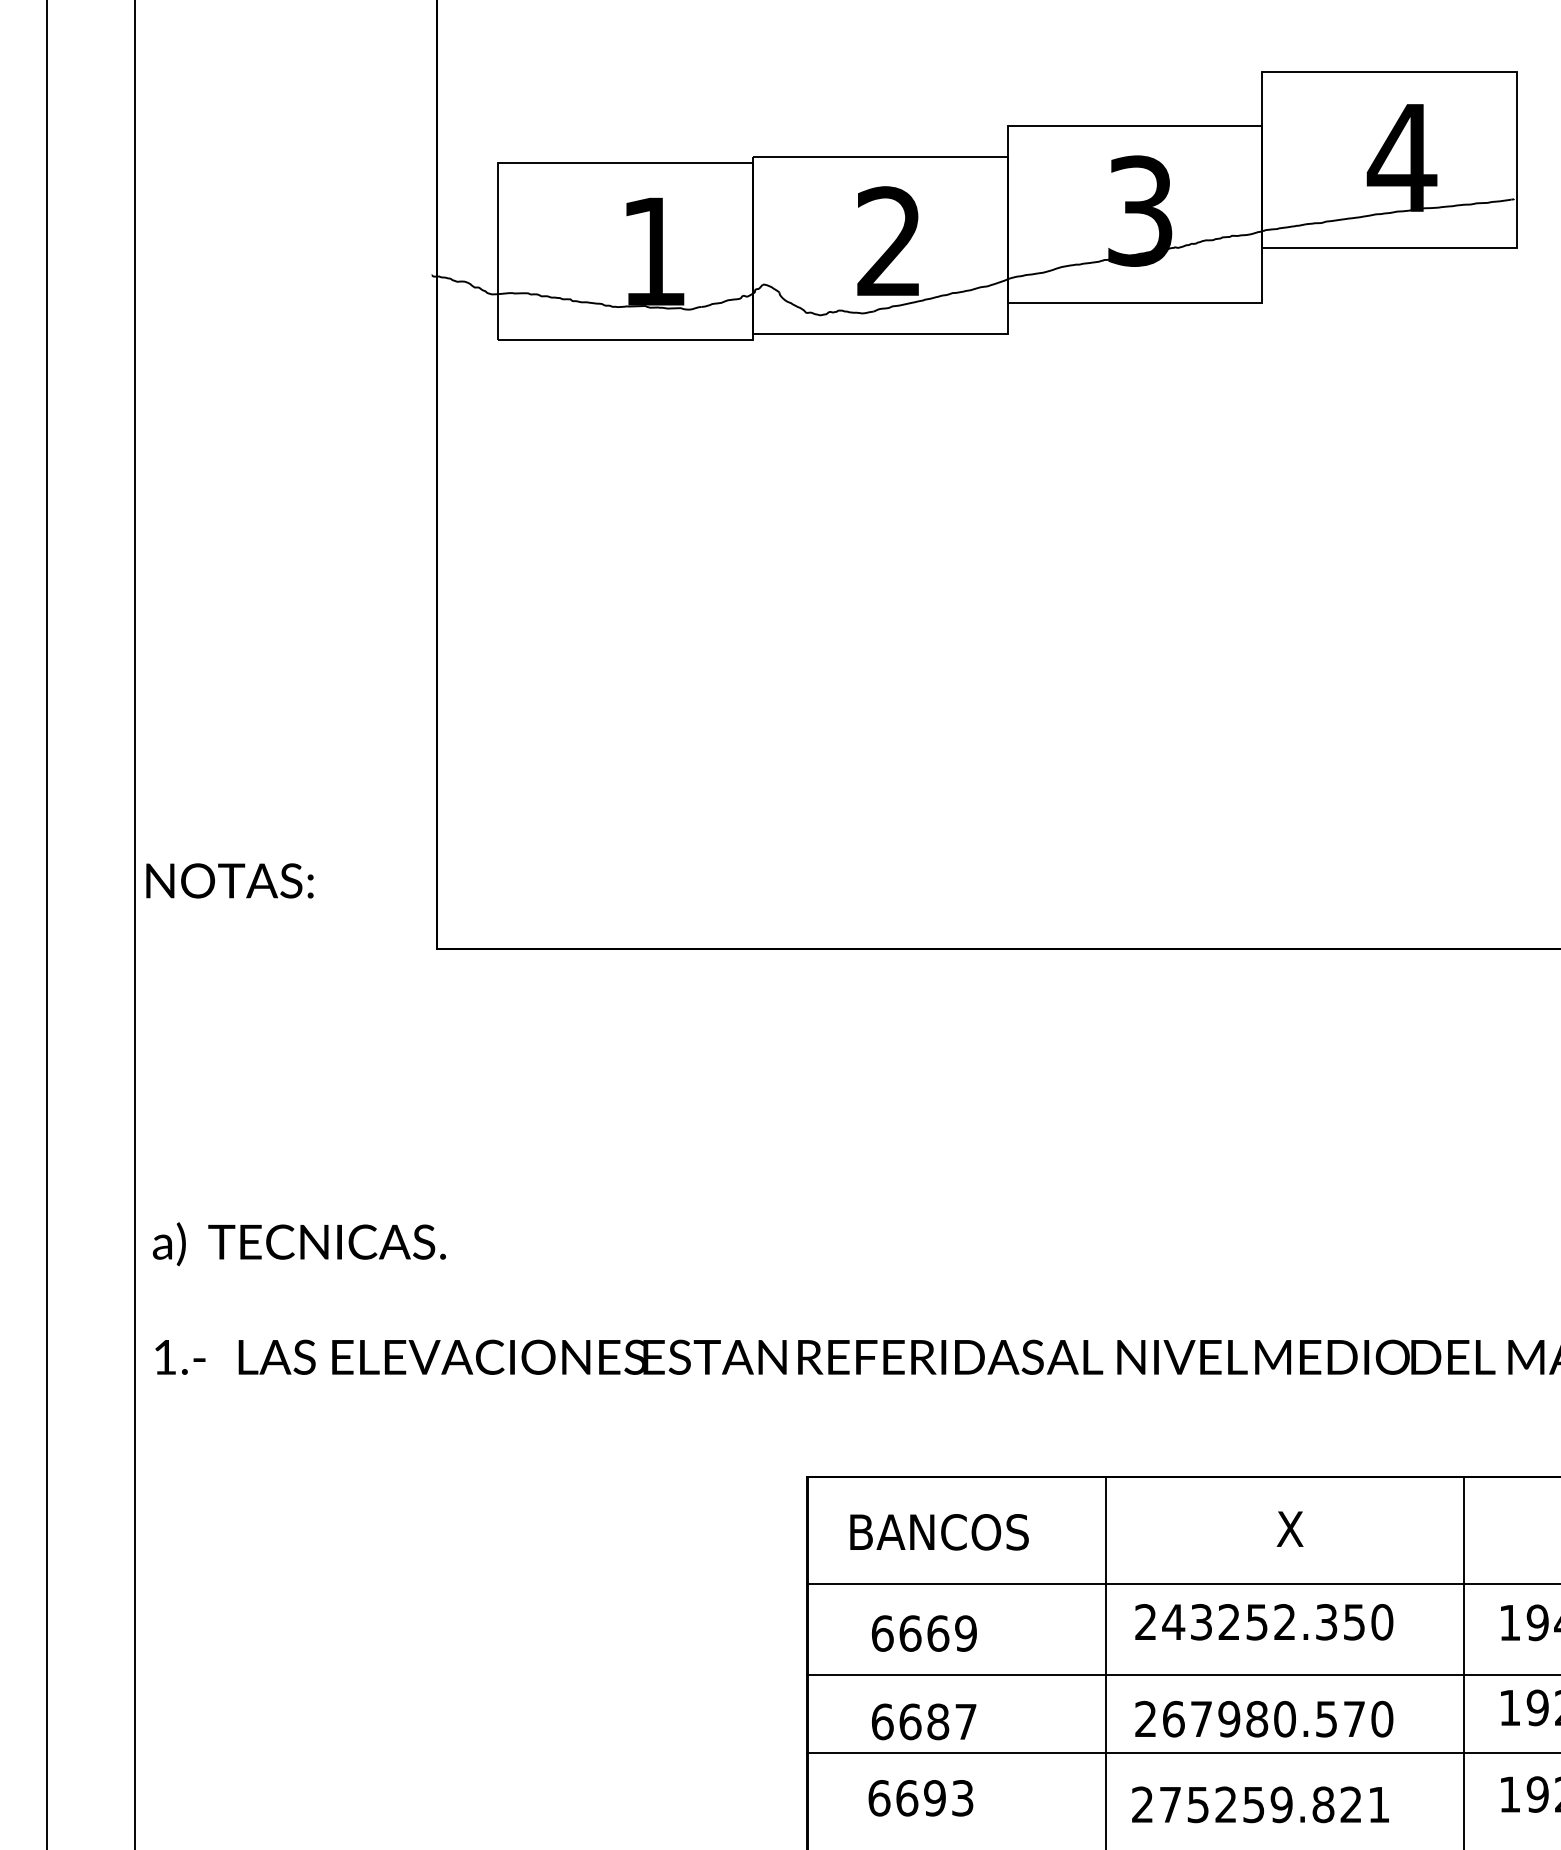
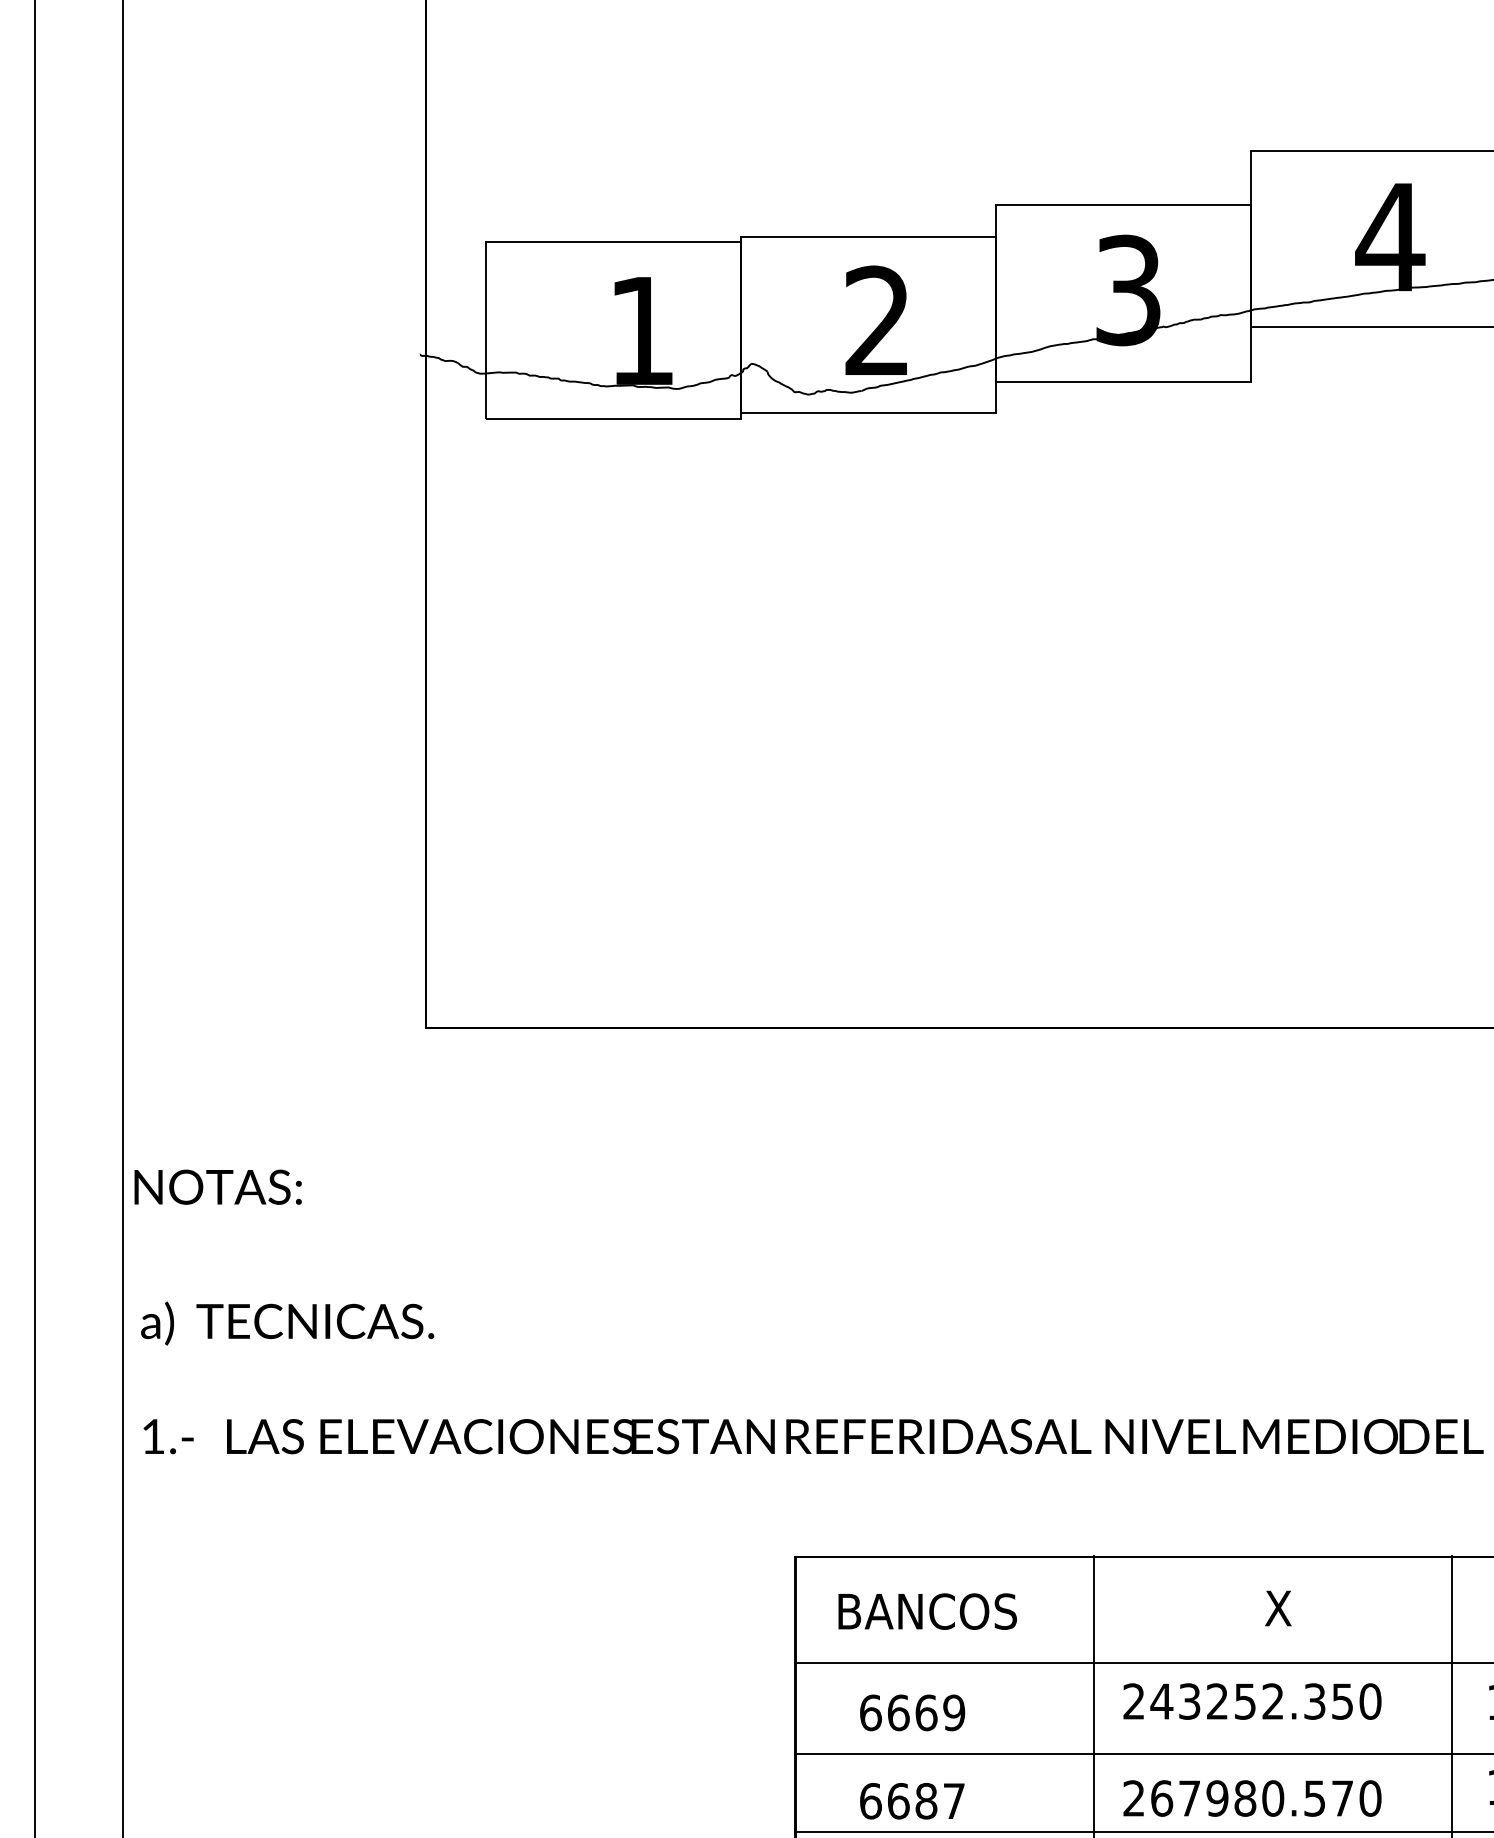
text: (229, 880) -> (217, 1186), moved

